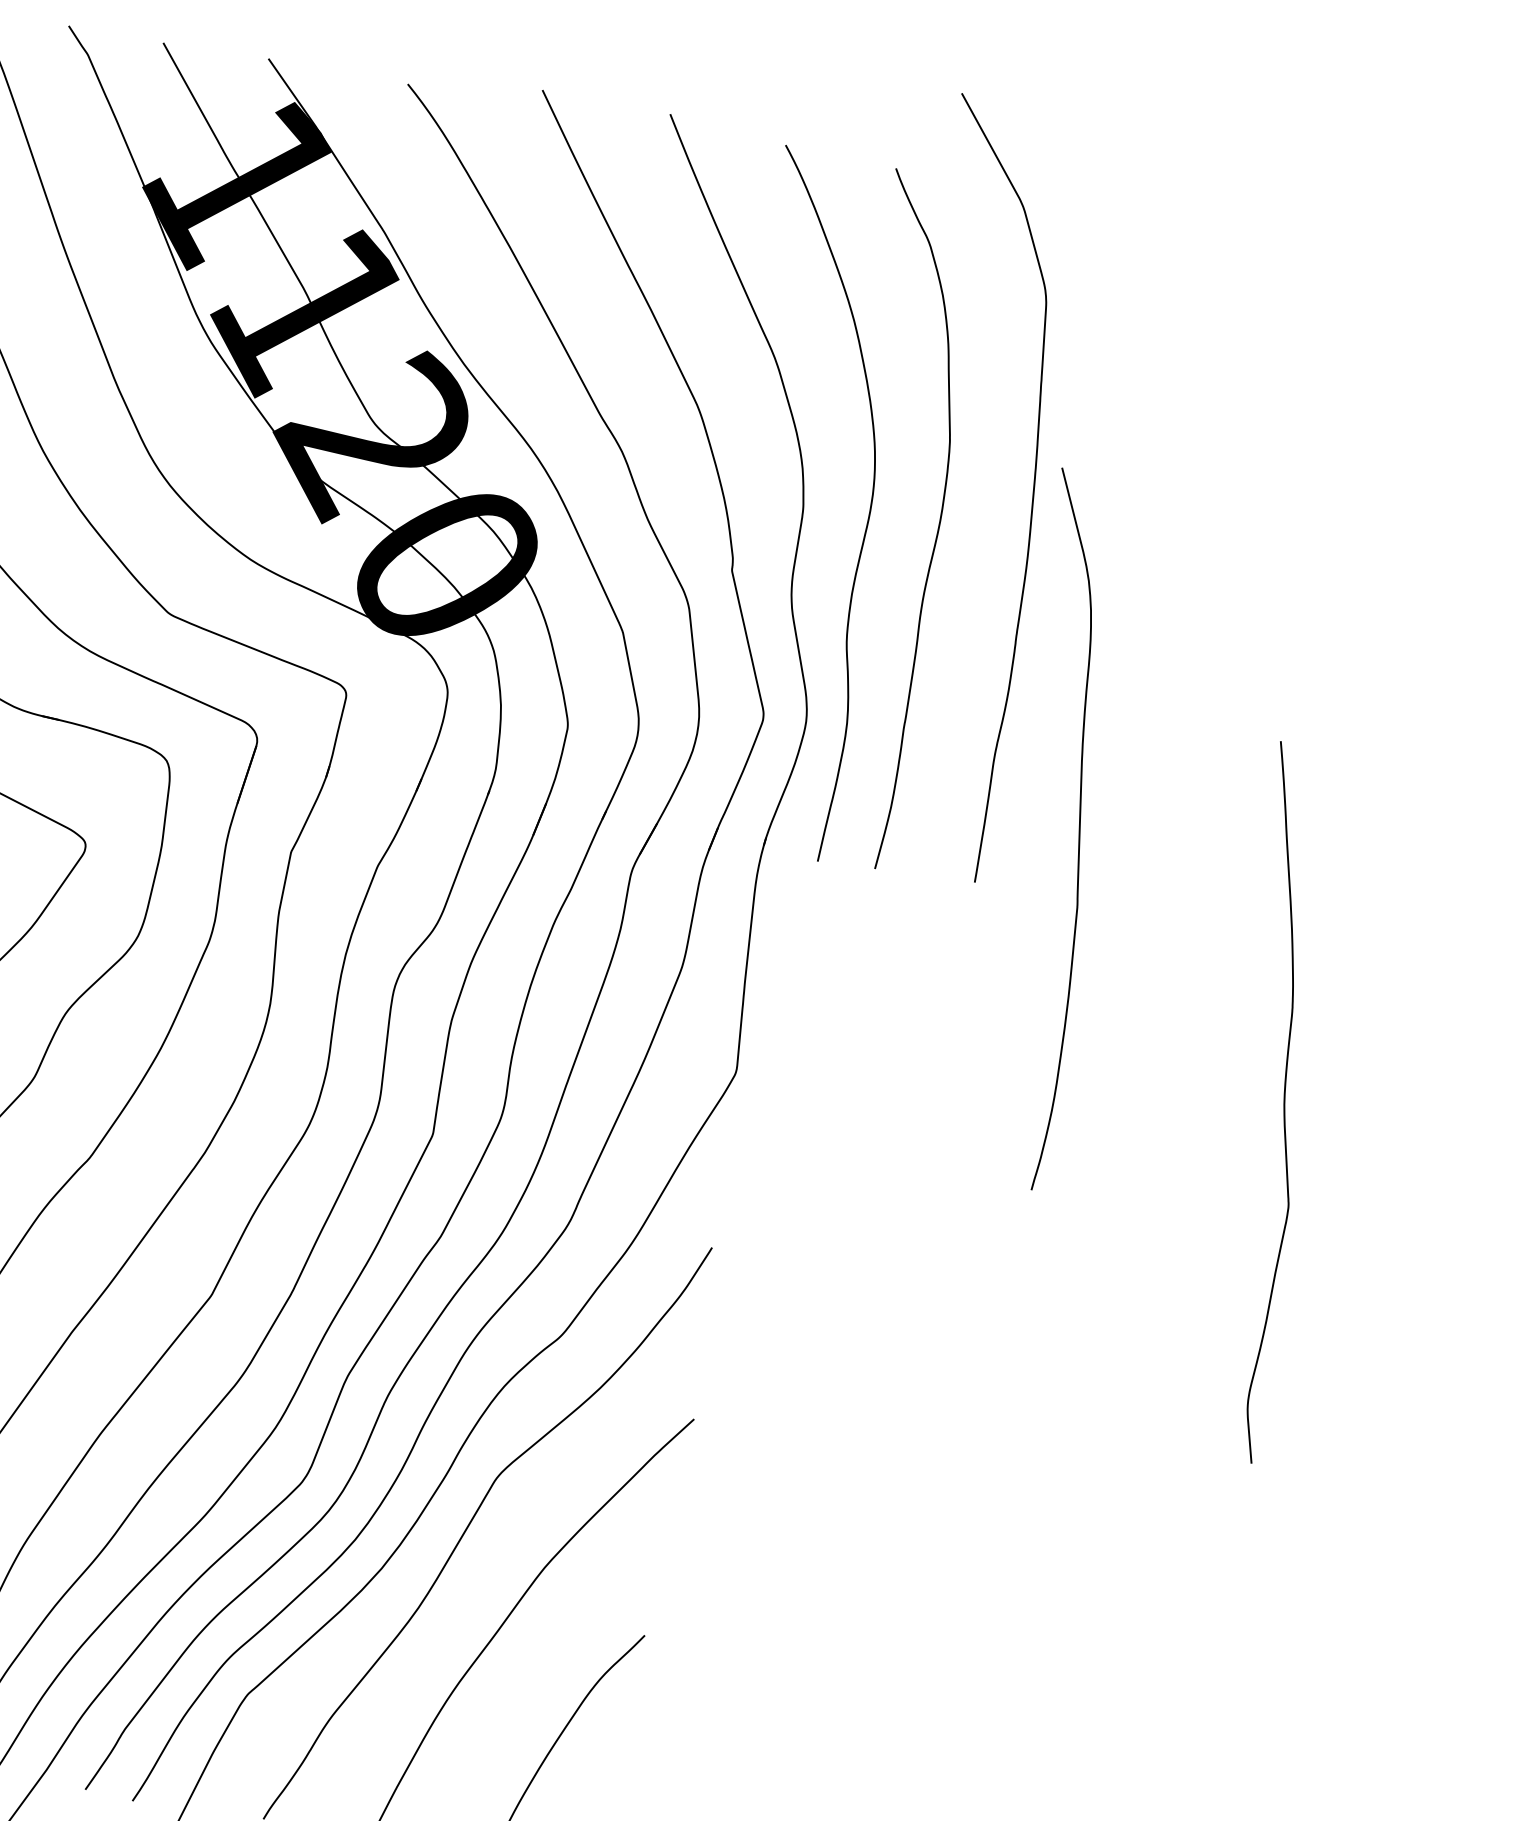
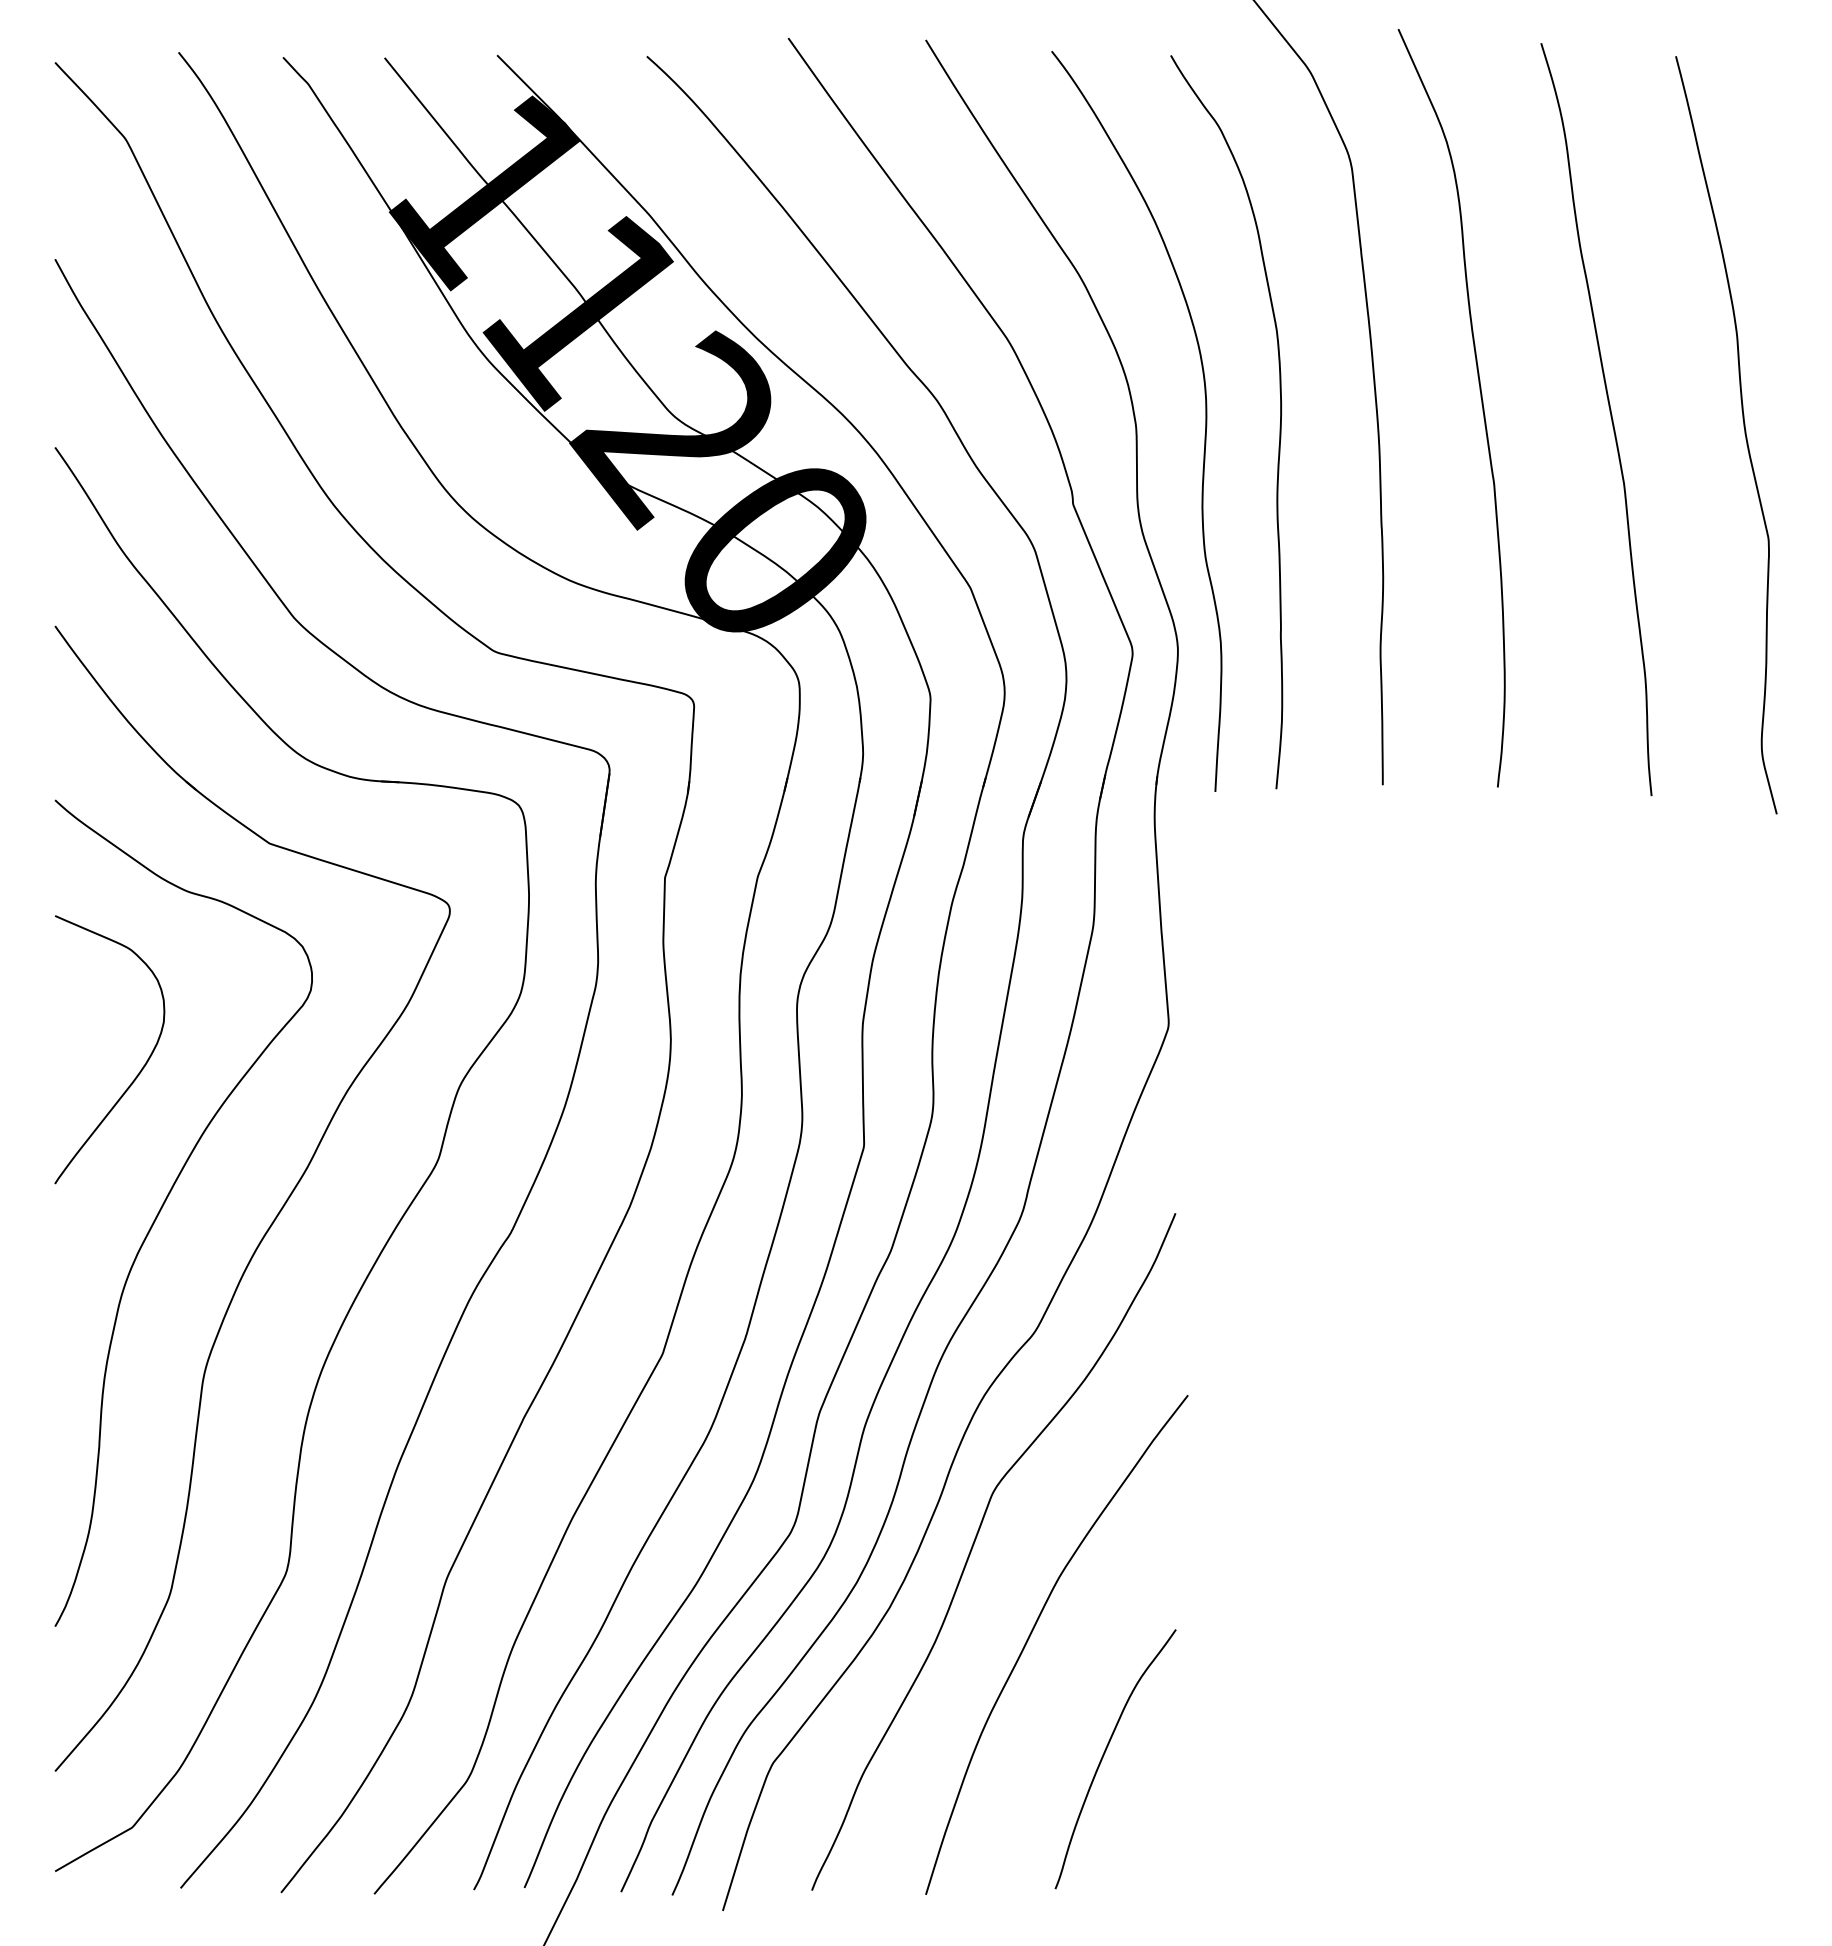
curve: (1246, 577) -> (1610, 417), added
curve: (1078, 830) -> (1481, 404), moved
curve: (1283, 1104) -> (1744, 434), moved

